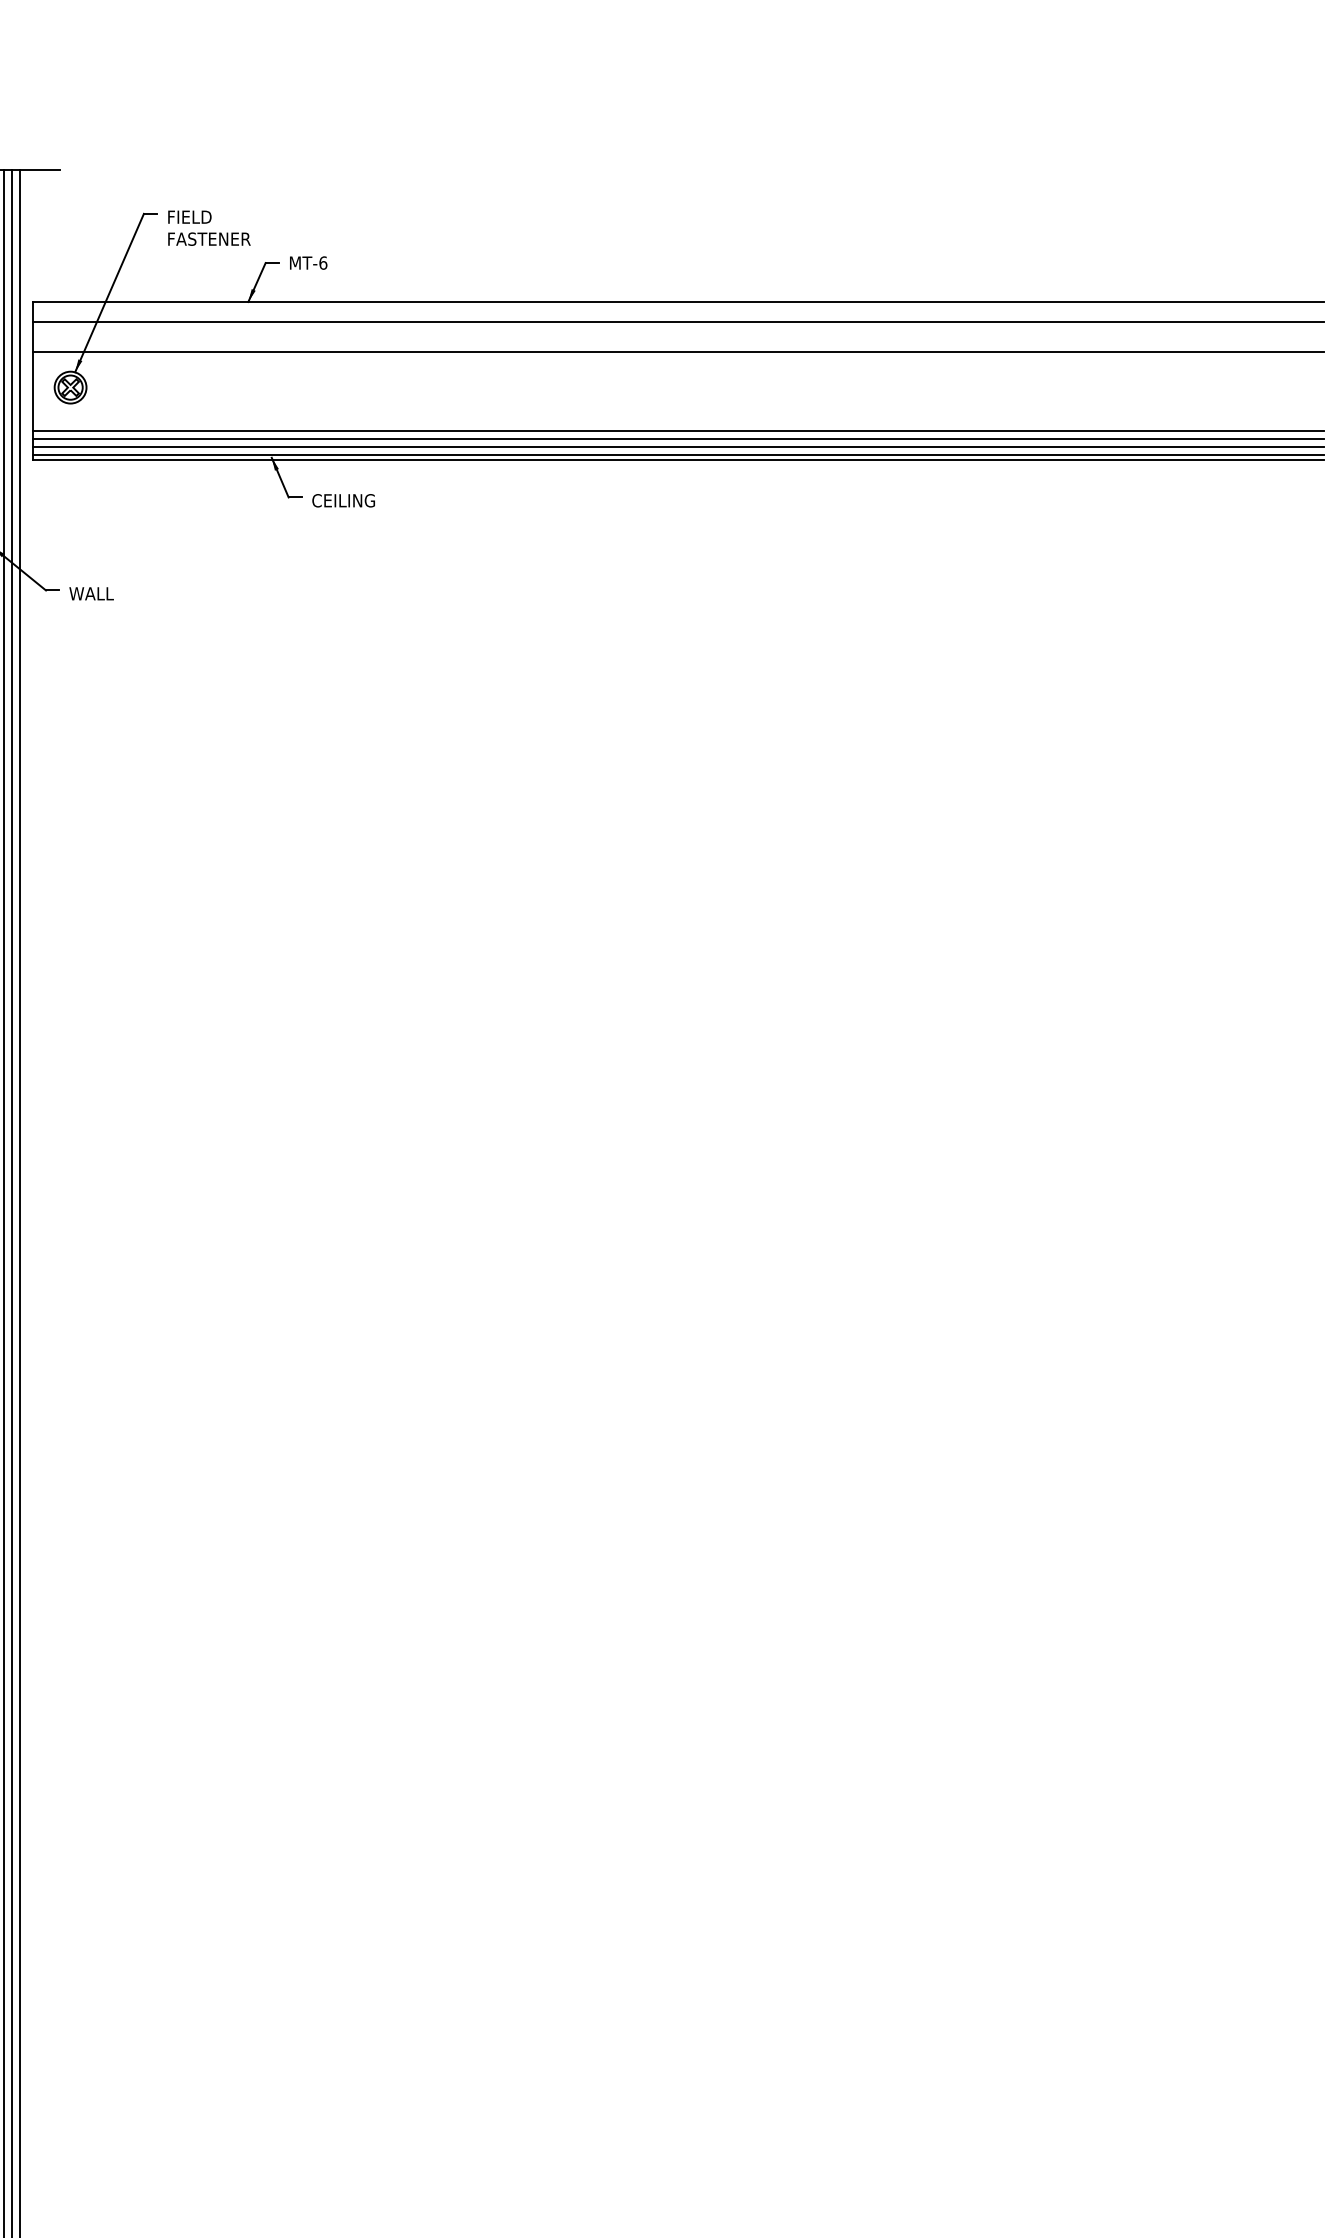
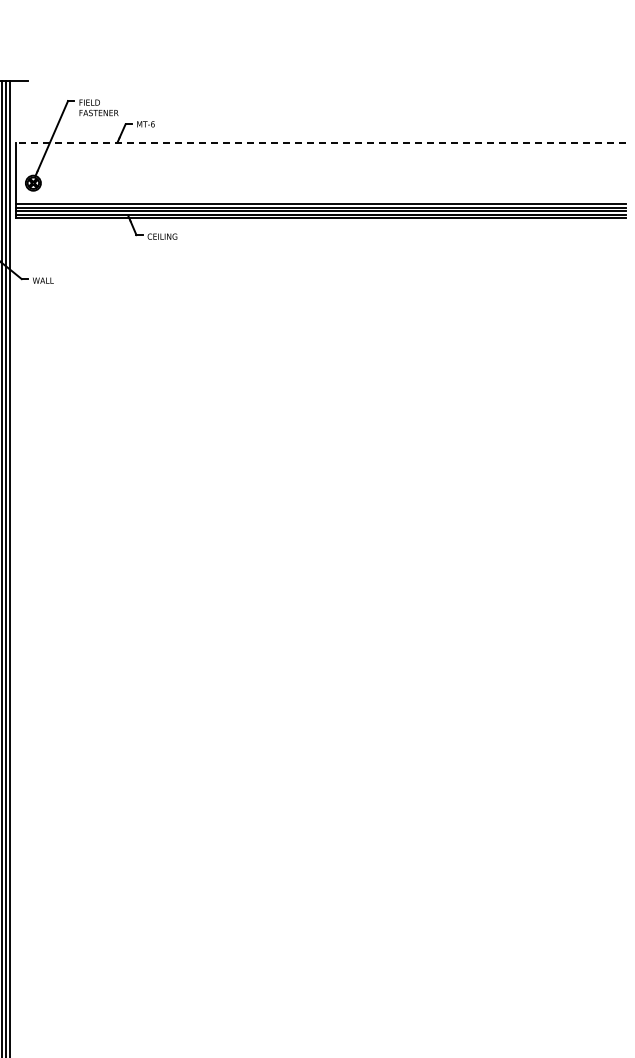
line: (677, 301) -> (320, 142), solid -> dashed
line: (677, 322) -> (320, 152), removed
line: (677, 352) -> (320, 166), removed

